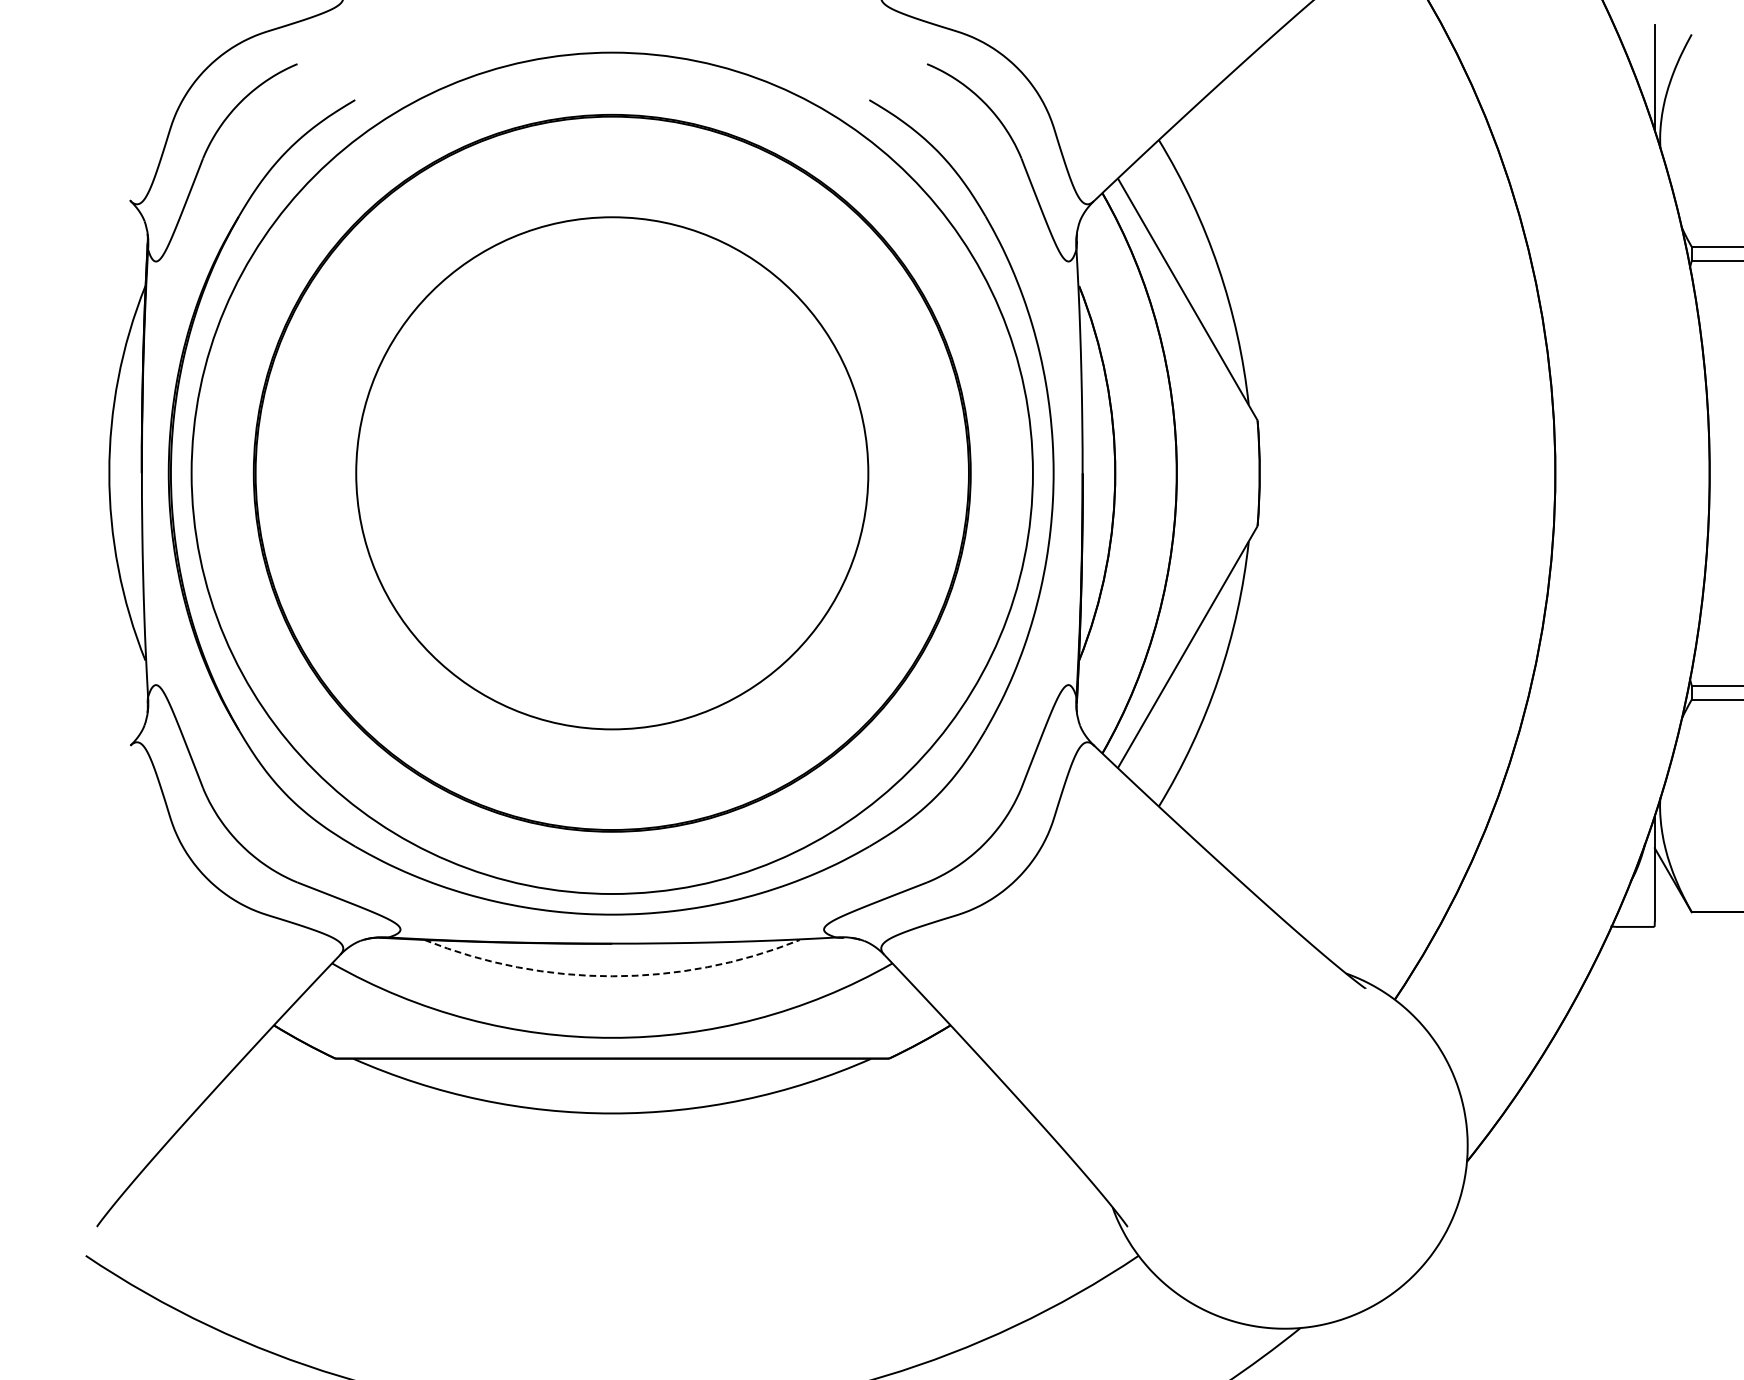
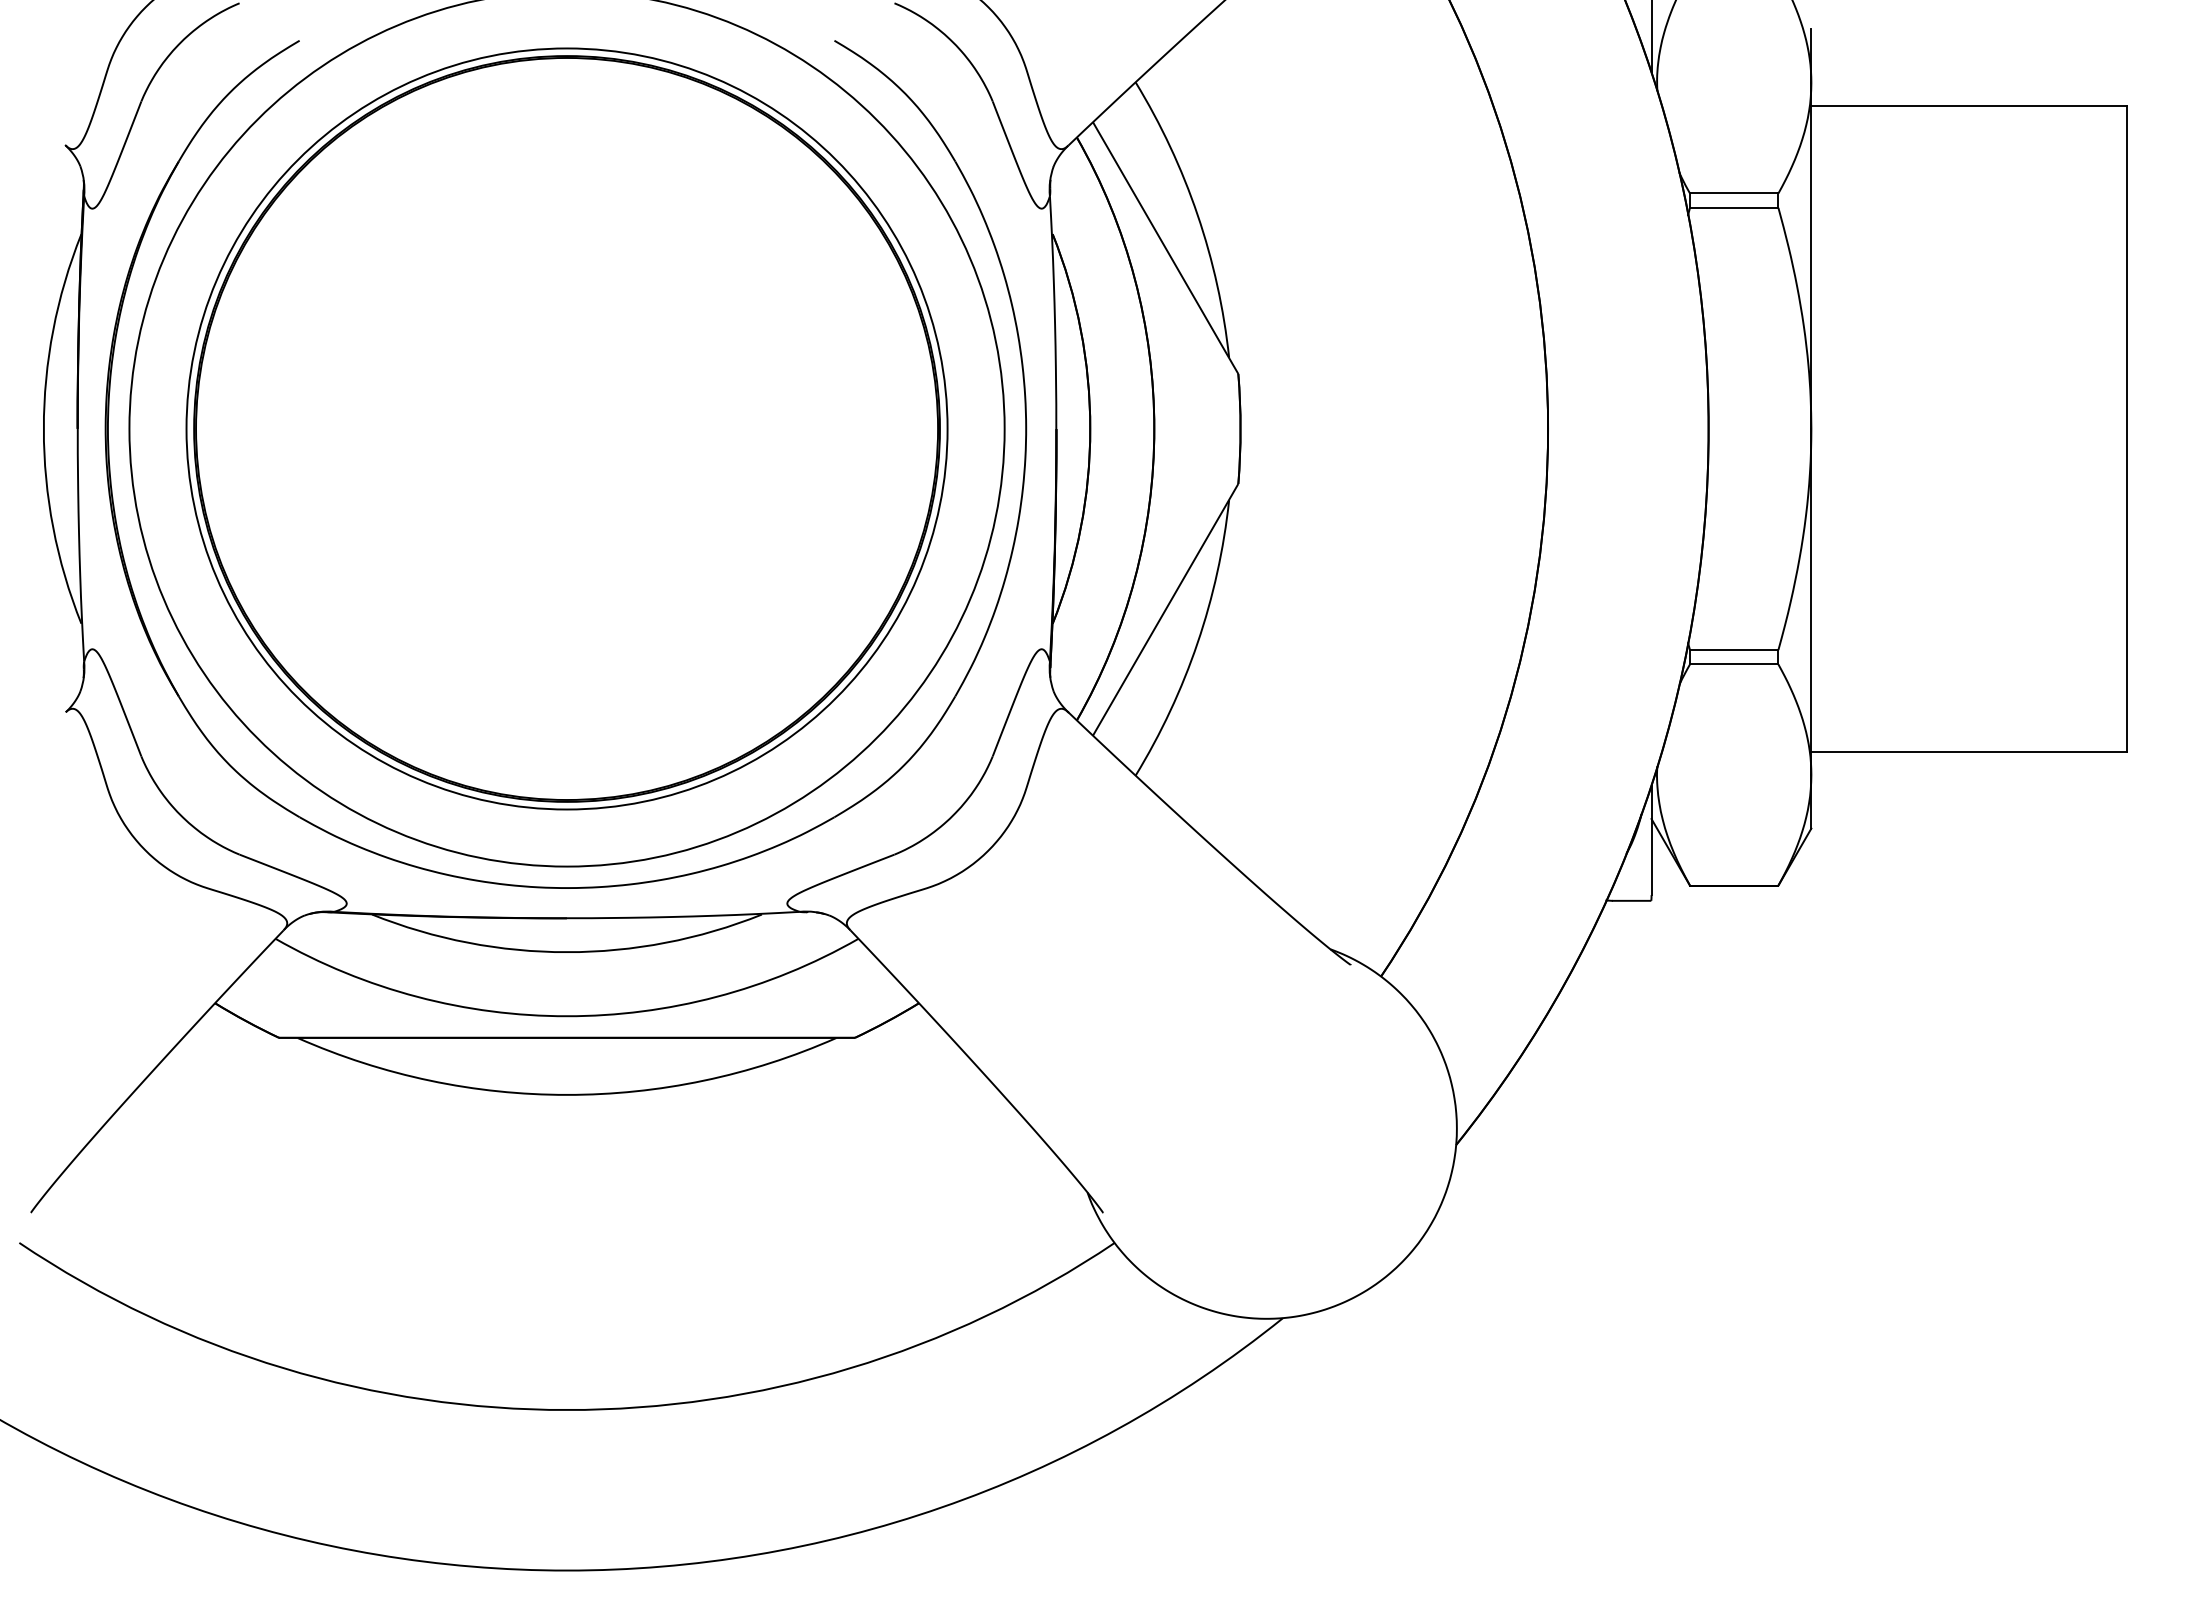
circle: (611, 472) -> (566, 428), size x1.43
arc: (612, 976) -> (567, 952), dashed -> solid

